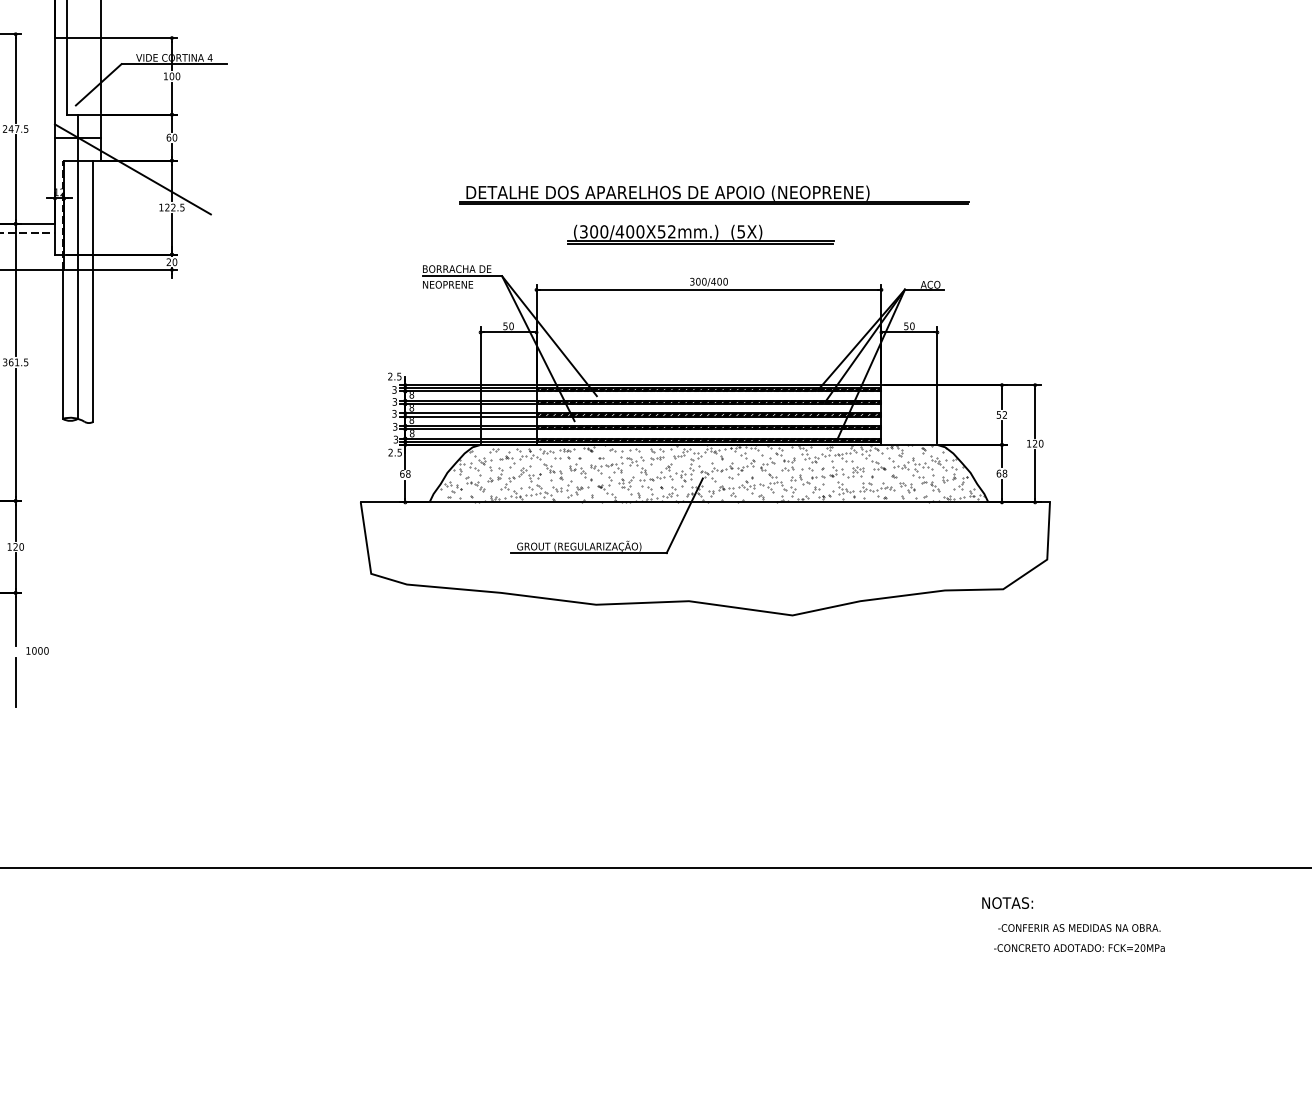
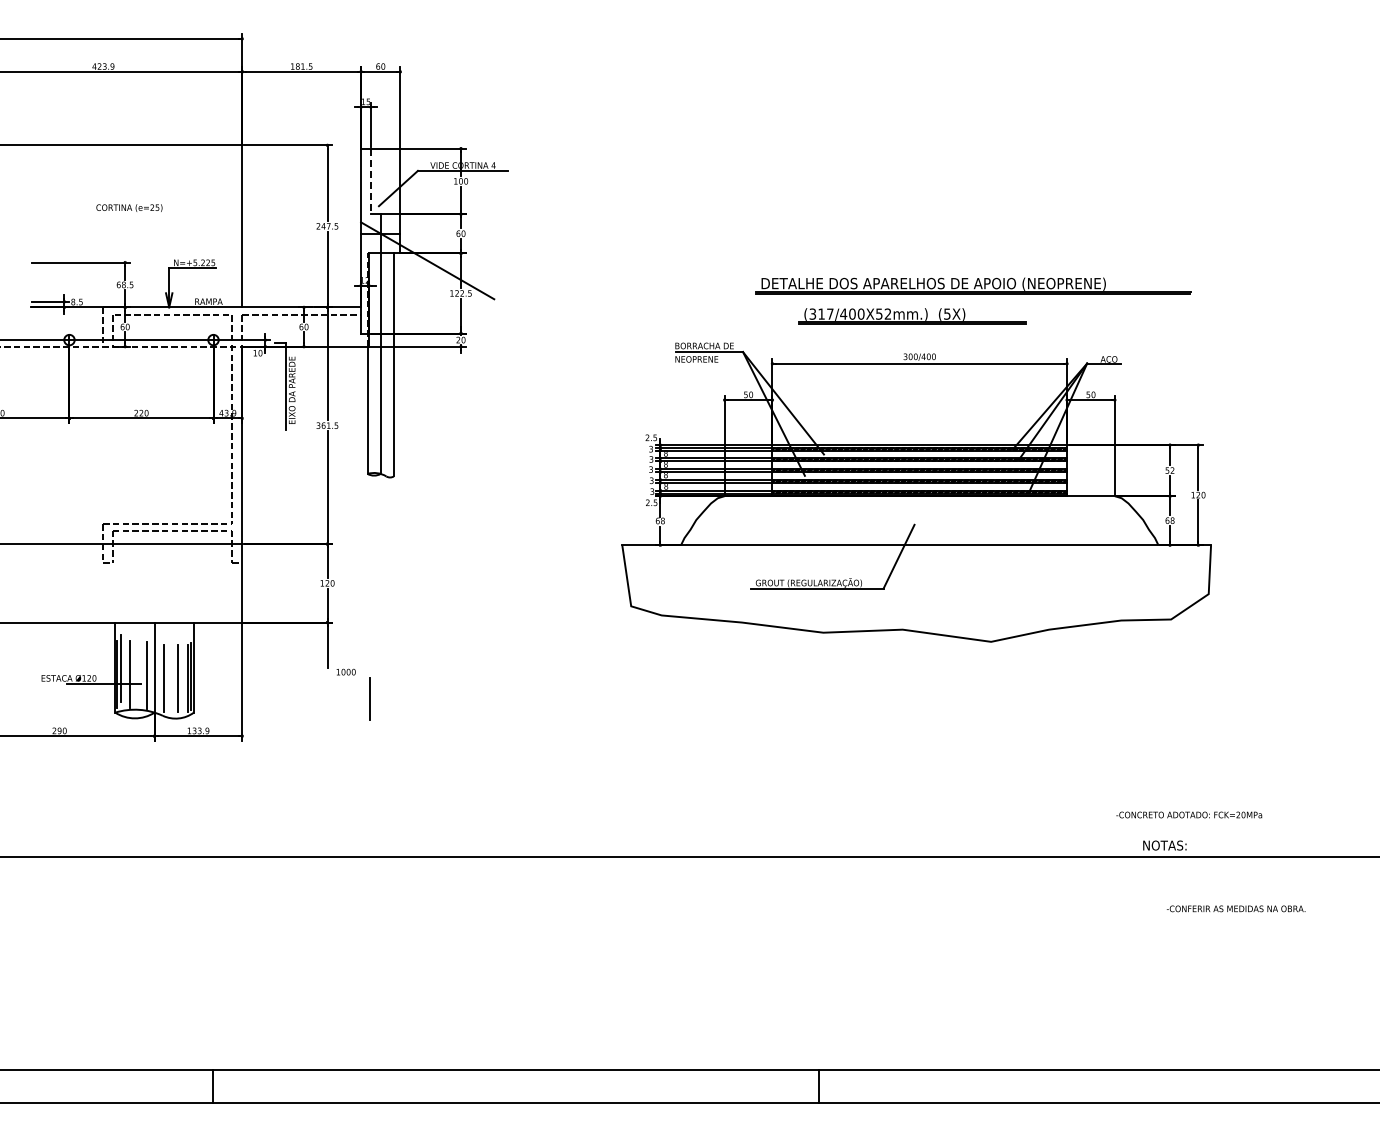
line: (66, 76) -> (370, 181), solid -> dashed
part: (714, 194) -> (973, 285), moved
text: (598, 231) -> (825, 313), (300/400X52mm.) -> (317/400X52mm.)
hatch: (712, 473) -> (922, 520), removed
line: (15, 681) -> (369, 698), moved
text: (1007, 903) -> (1164, 845), moved
text: (1079, 947) -> (1189, 814), moved

